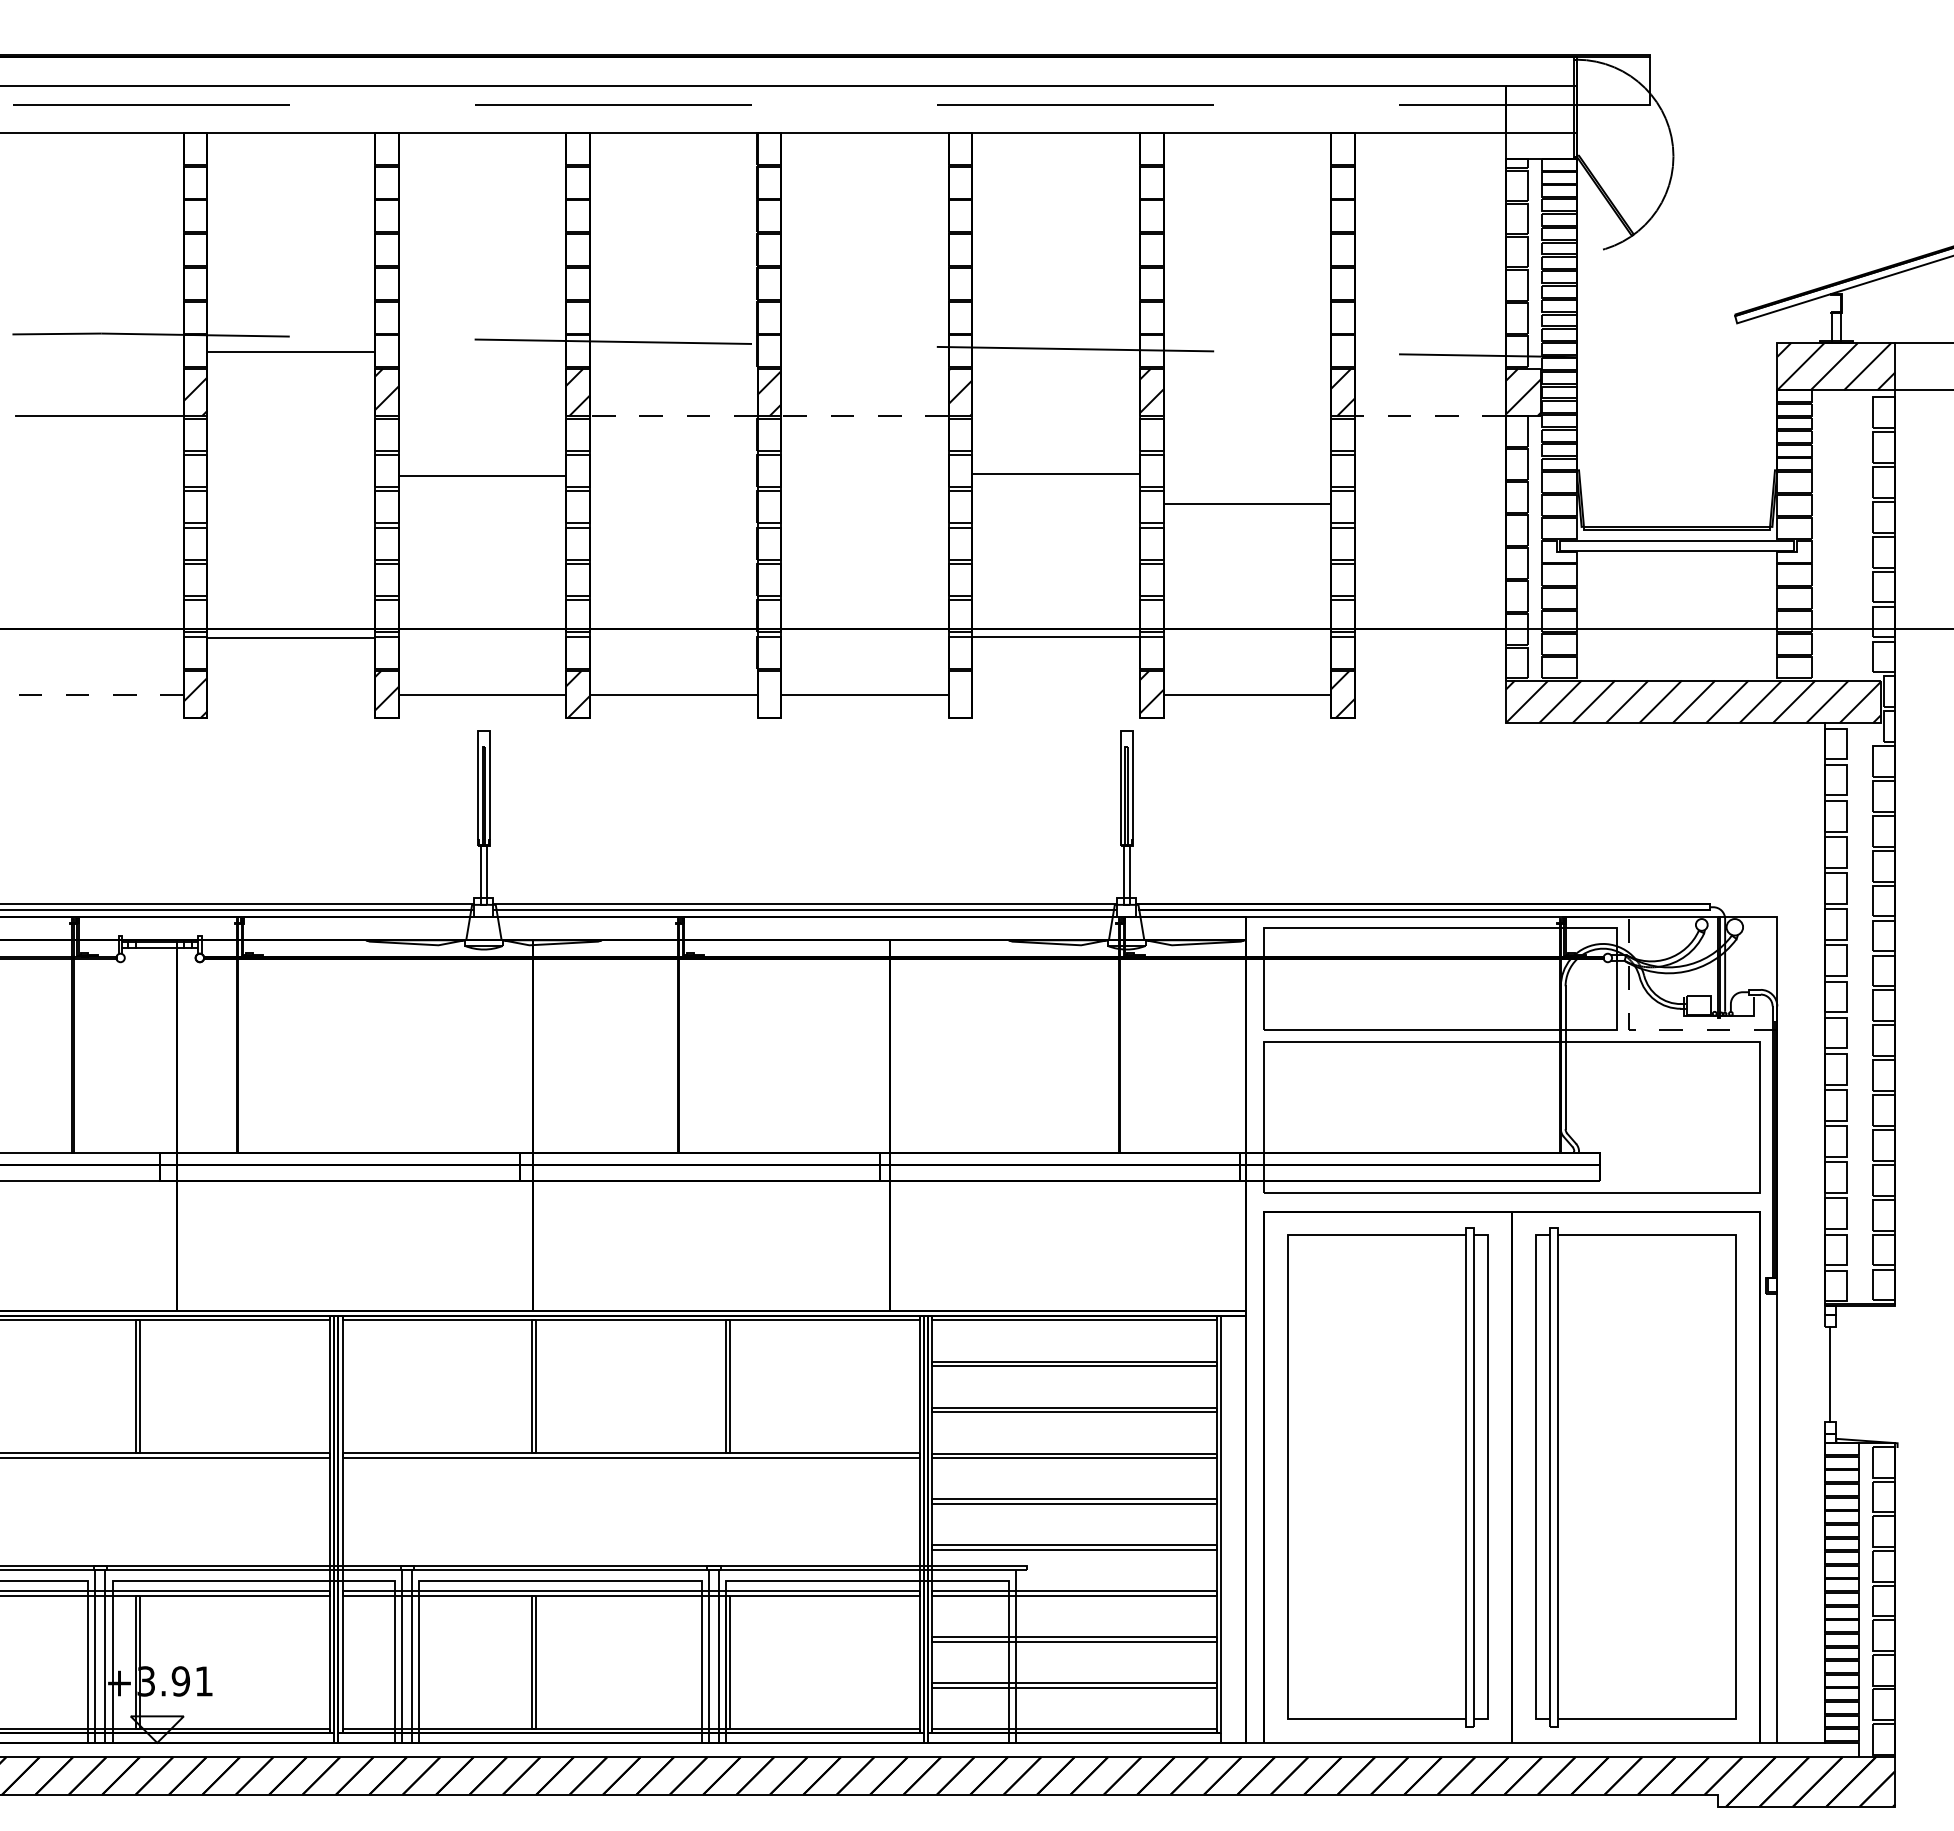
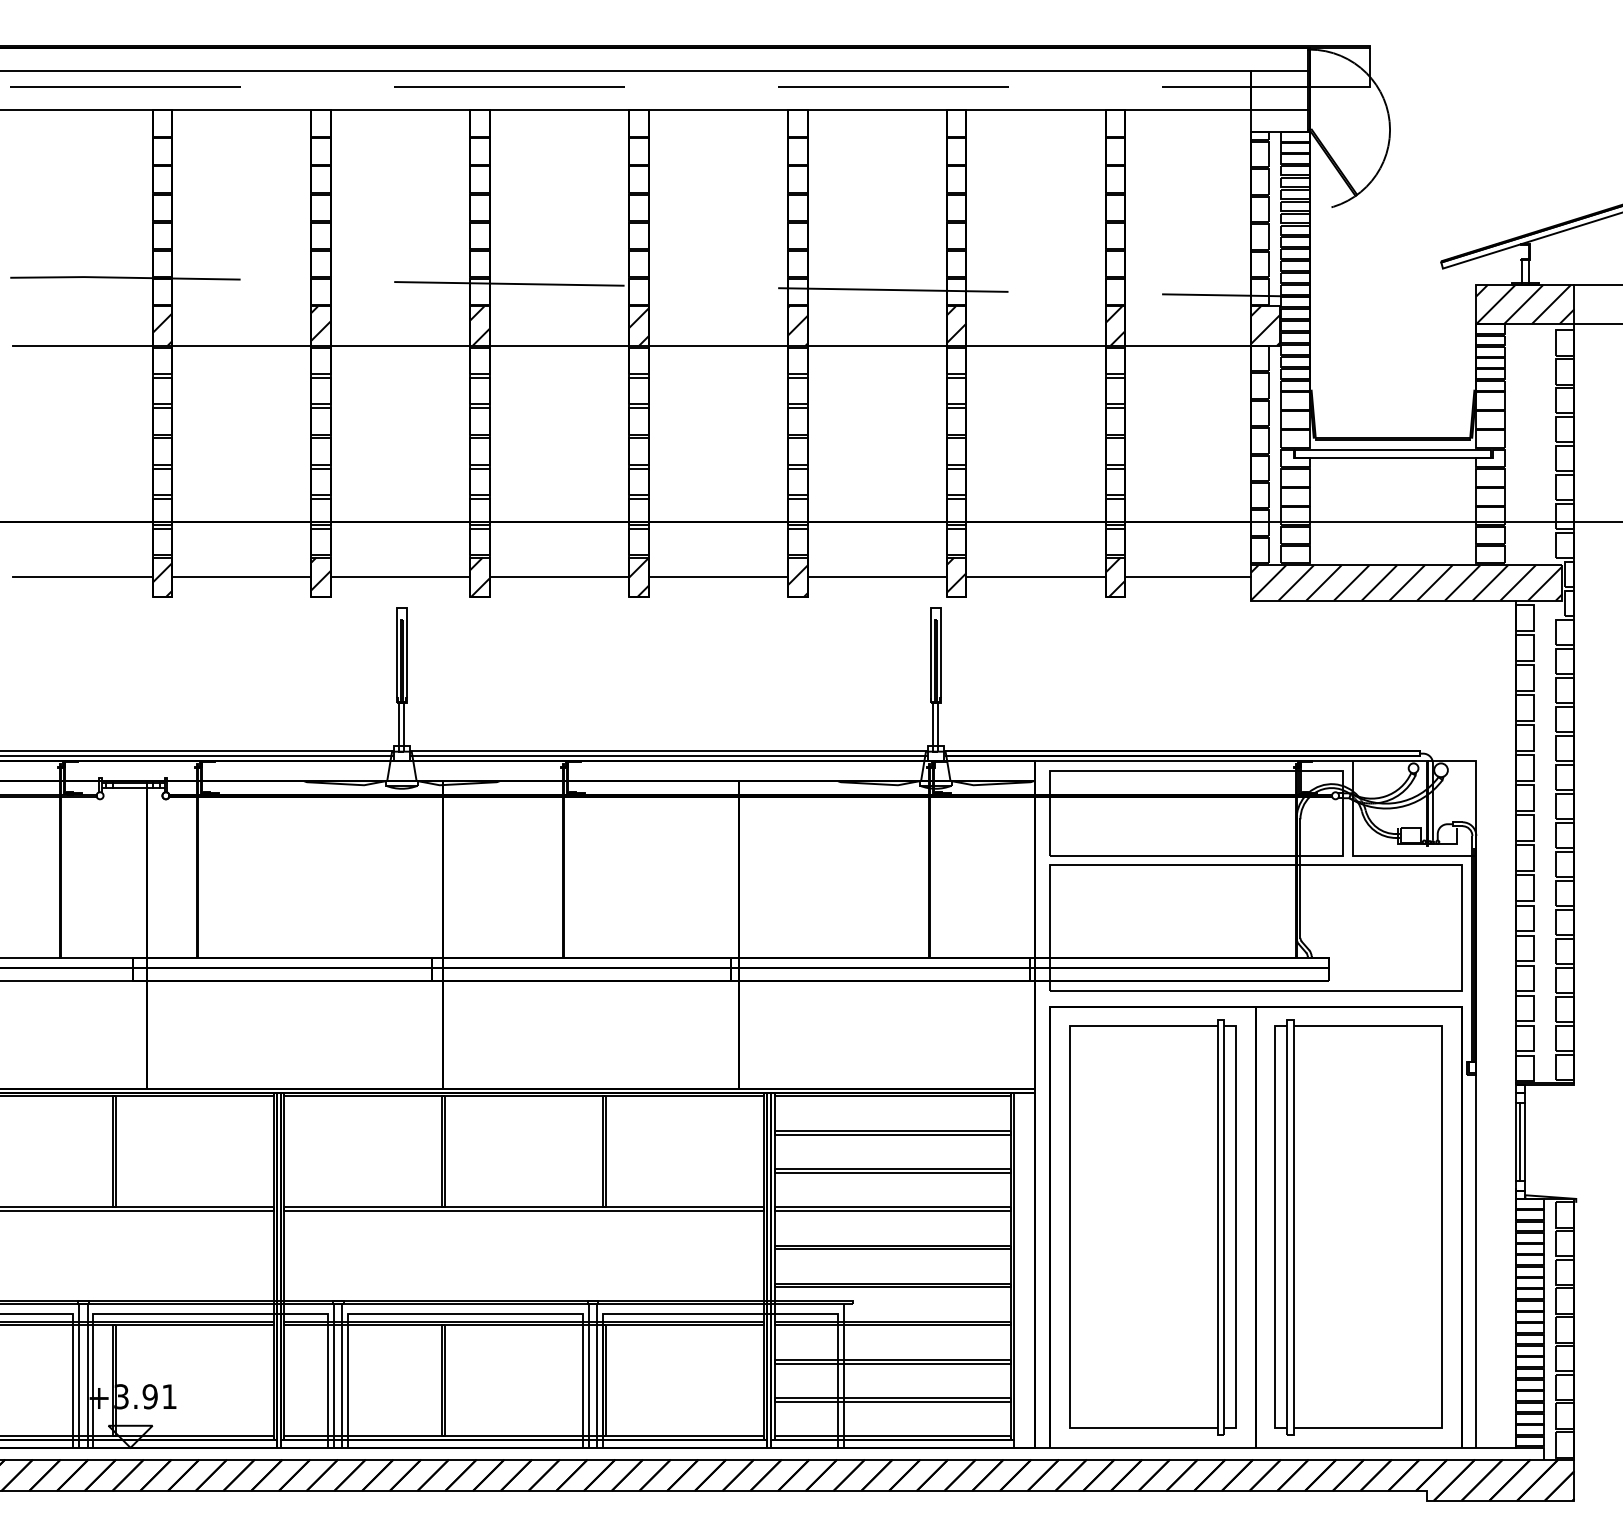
line: (291, 352) -> (242, 345), moved
line: (673, 416) -> (559, 345), dashed -> solid
line: (864, 416) -> (718, 345), dashed -> solid
line: (1430, 416) -> (1188, 345), dashed -> solid
line: (1055, 474) -> (876, 345), moved
line: (482, 476) -> (400, 345), moved
line: (1247, 504) -> (1036, 345), moved
line: (1055, 636) -> (876, 576), moved
line: (291, 637) -> (242, 576), moved
line: (100, 694) -> (83, 576), dashed -> solid
hatch: (769, 694) -> (639, 576), added
line: (1429, 694) -> (1187, 576), added
hatch: (960, 699) -> (797, 581), added
line: (1645, 1029) -> (1366, 855), dashed -> solid
line: (1824, 1374) -> (1515, 1141), added
line: (1836, 1374) -> (1525, 1141), added

